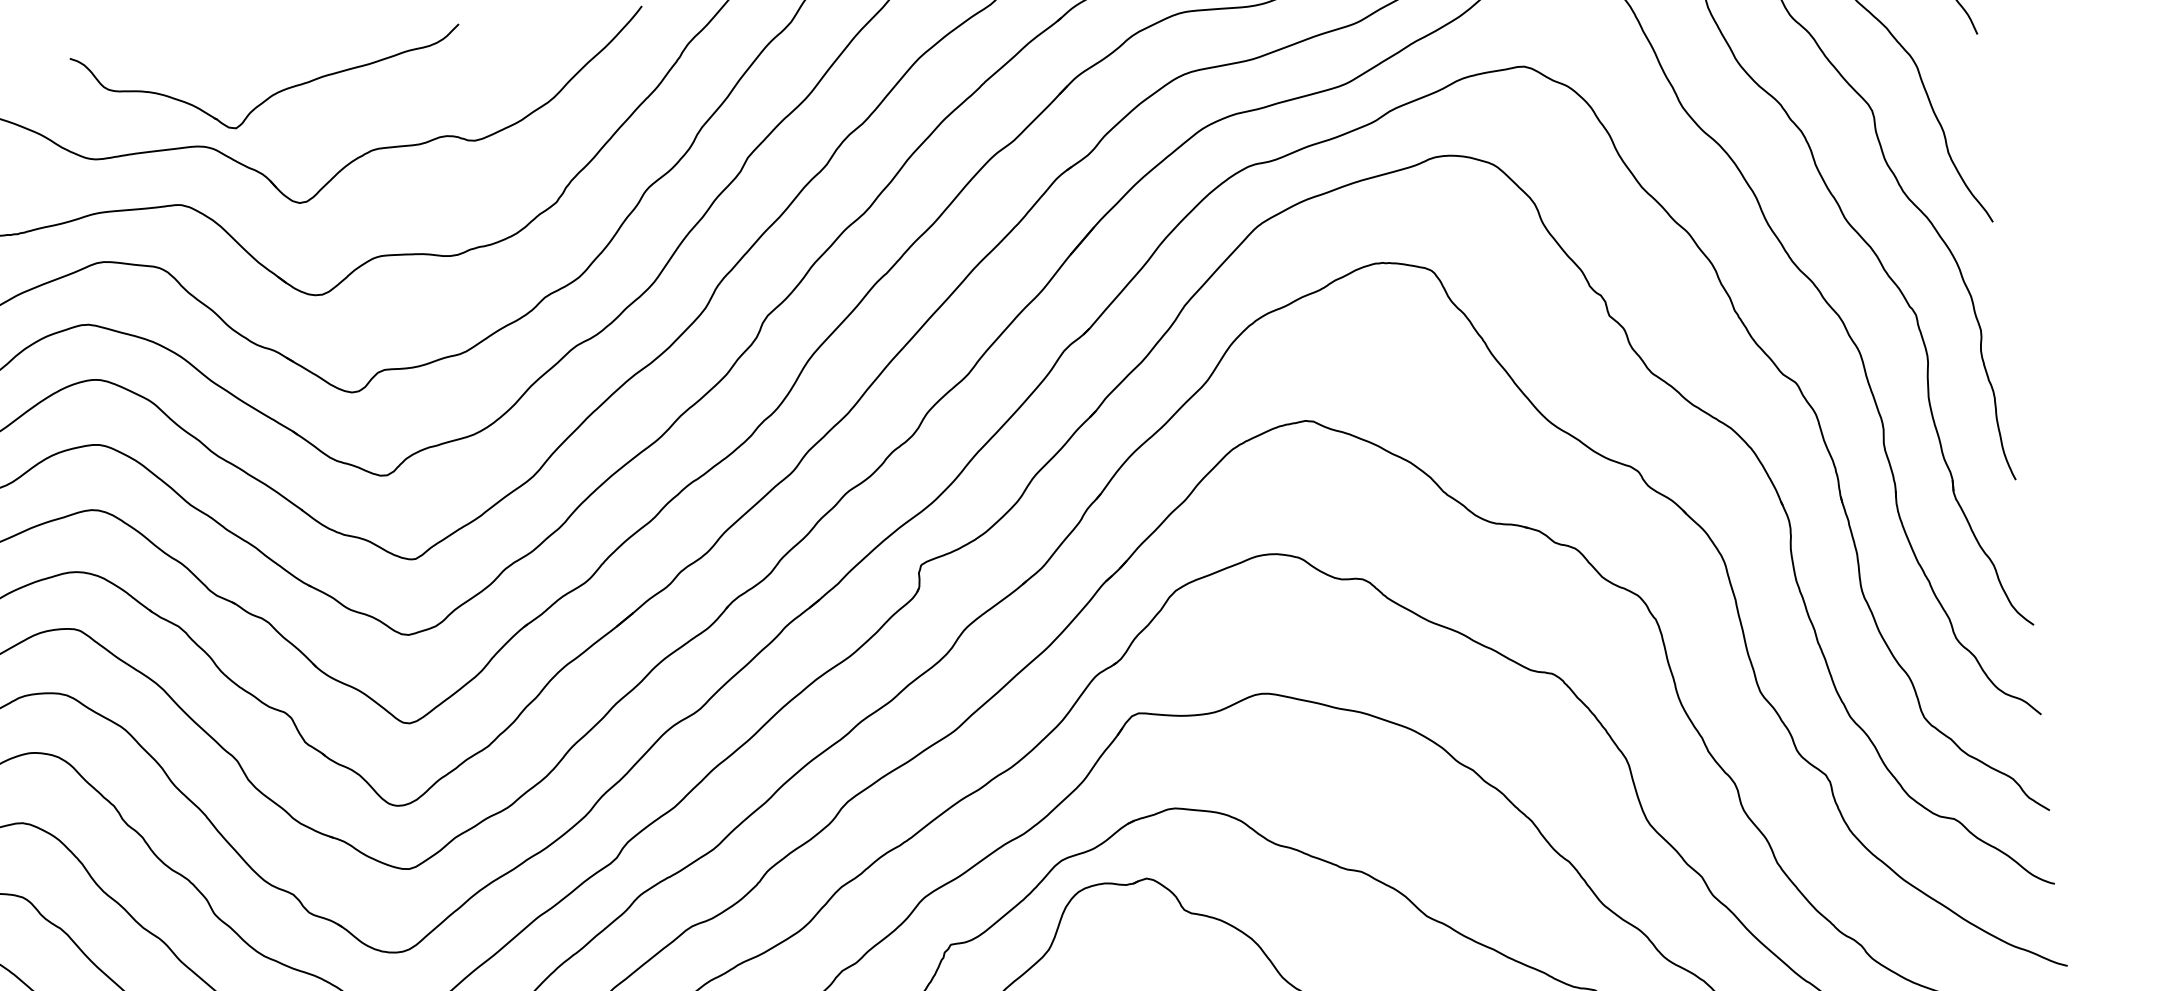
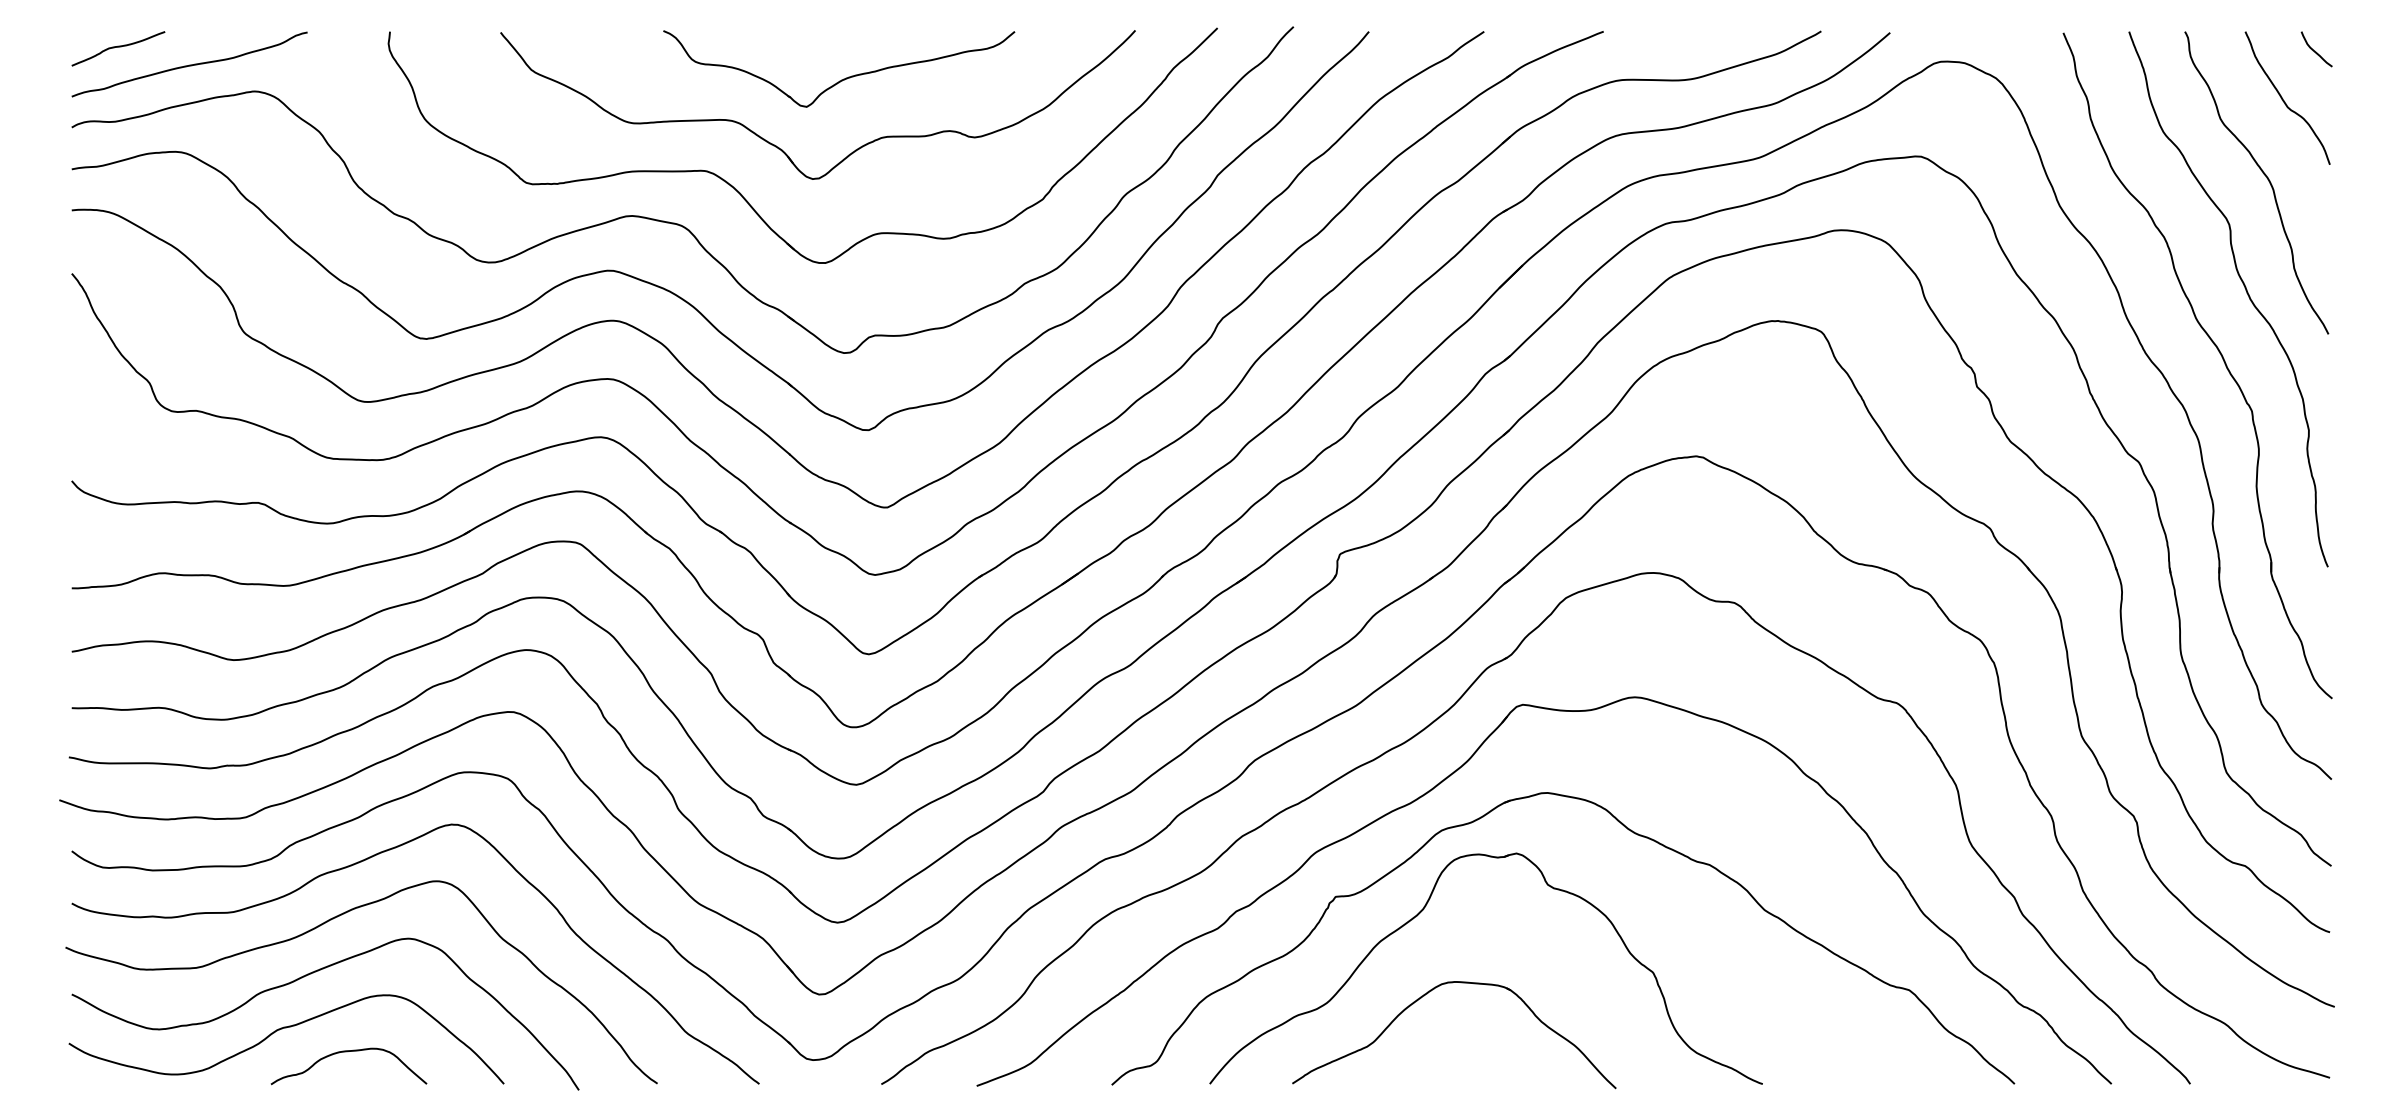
part: (273, 93) -> (843, 78), moved

